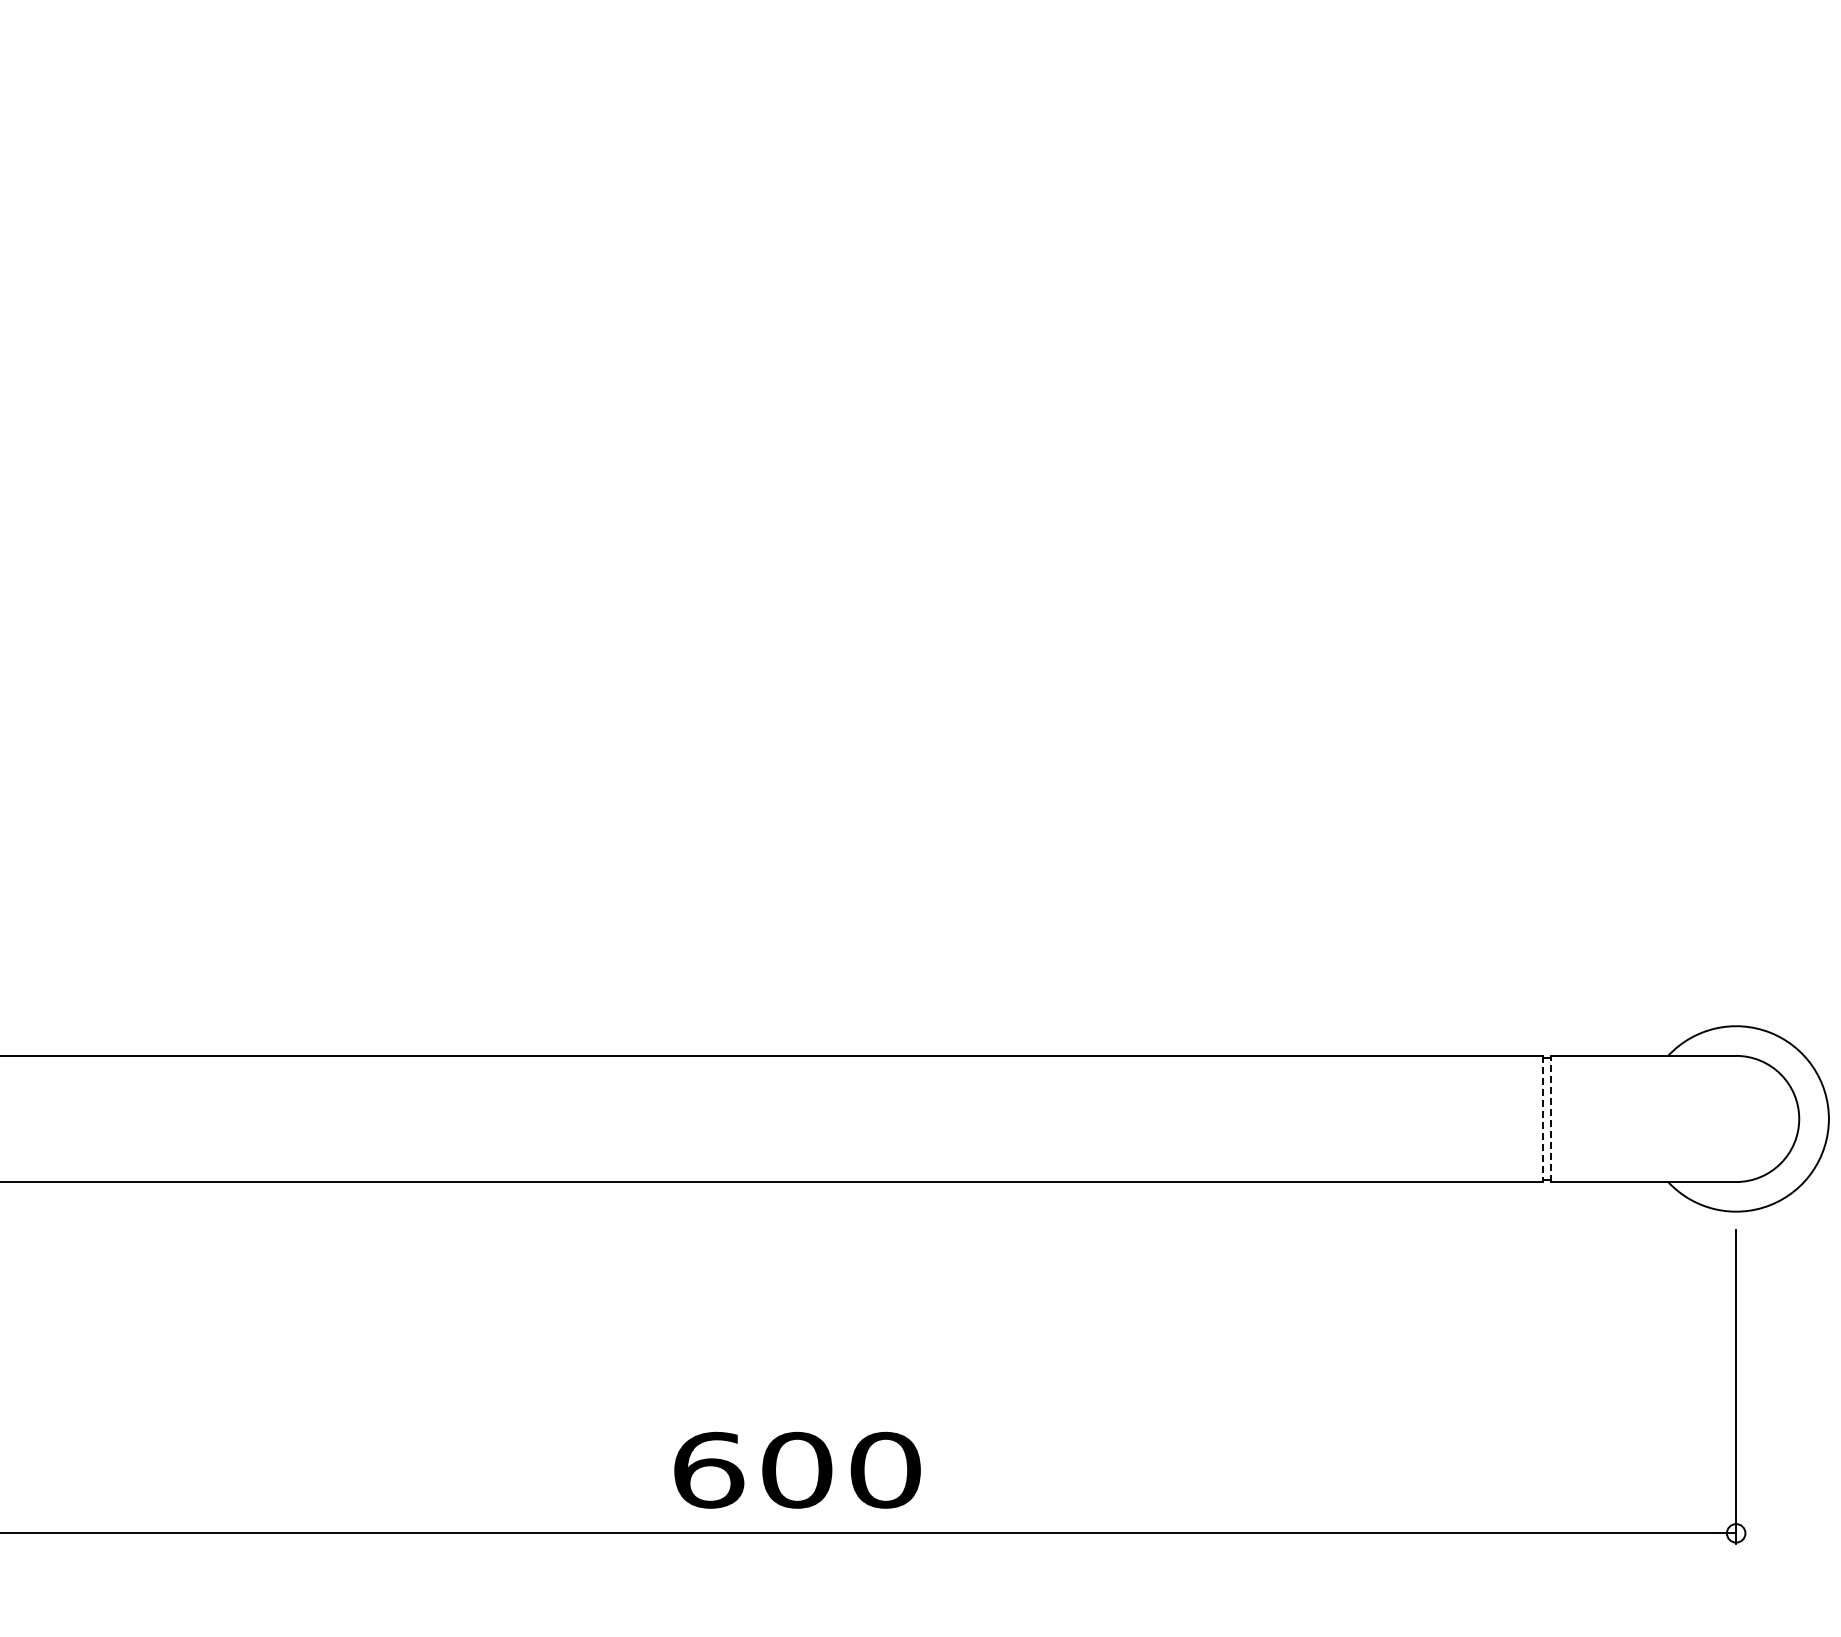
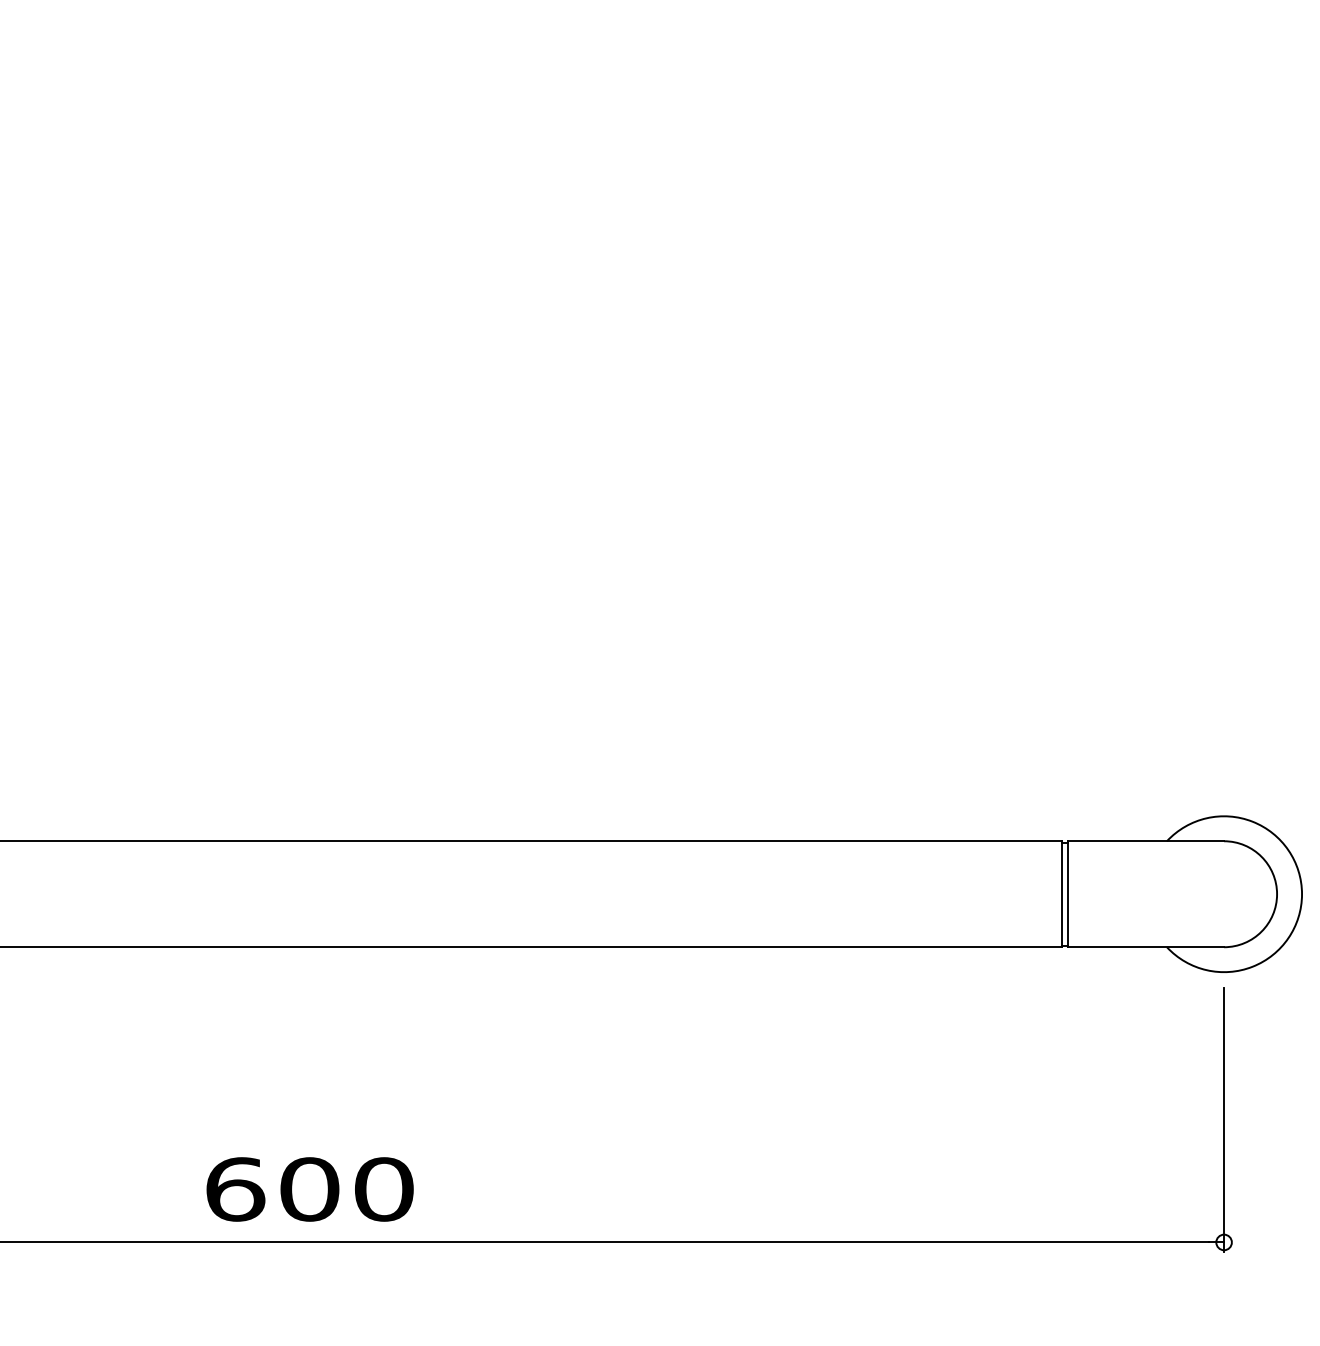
line: (1550, 1118) -> (1068, 893), dashed -> solid
line: (1543, 1119) -> (1062, 894), dashed -> solid
text: (797, 1469) -> (310, 1188), moved

